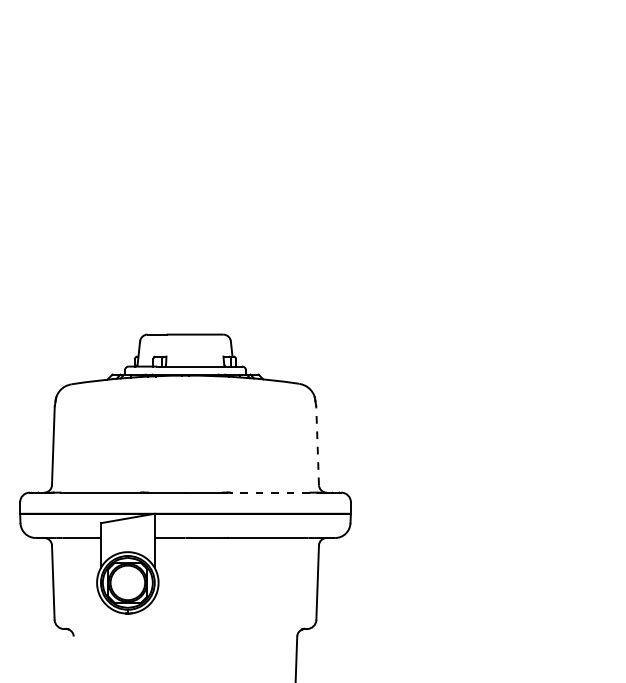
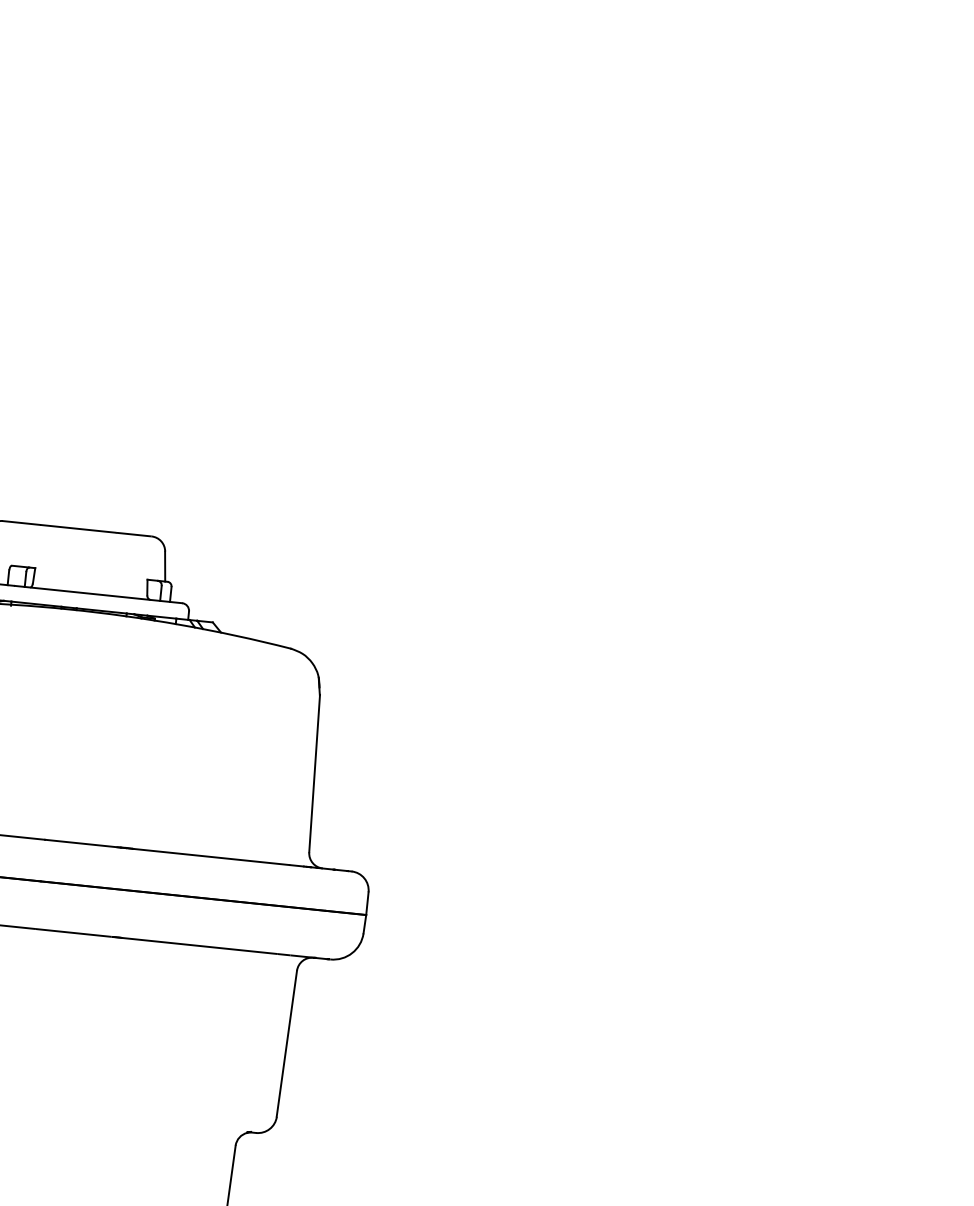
line: (317, 445) -> (314, 773), dashed -> solid
line: (269, 492) -> (210, 856), dashed -> solid

